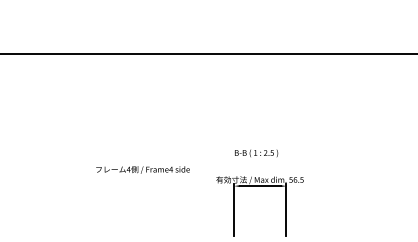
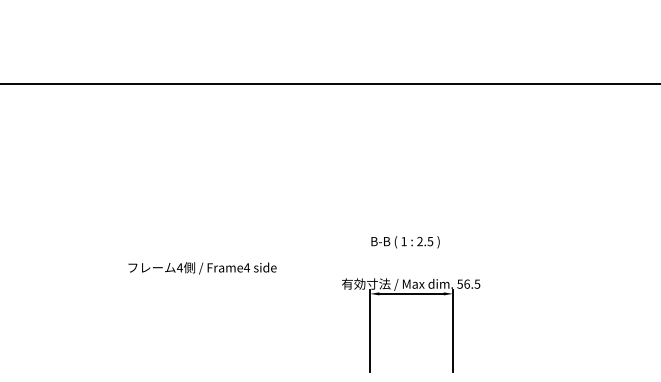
text: (142, 169) -> (201, 267), moved

